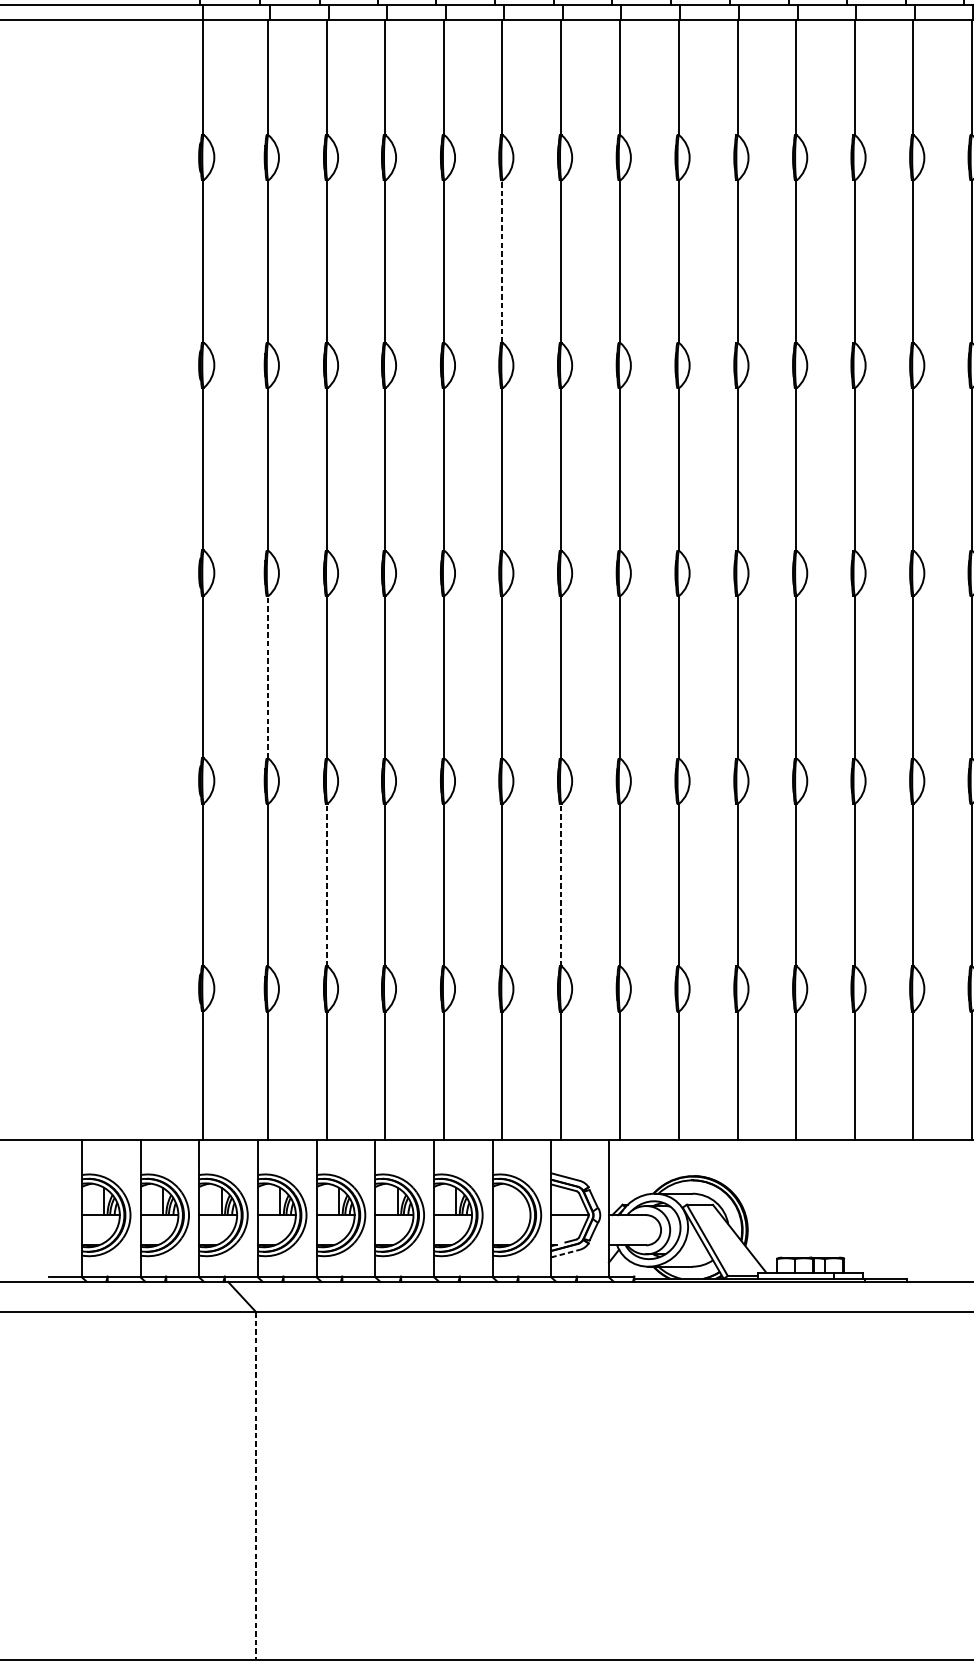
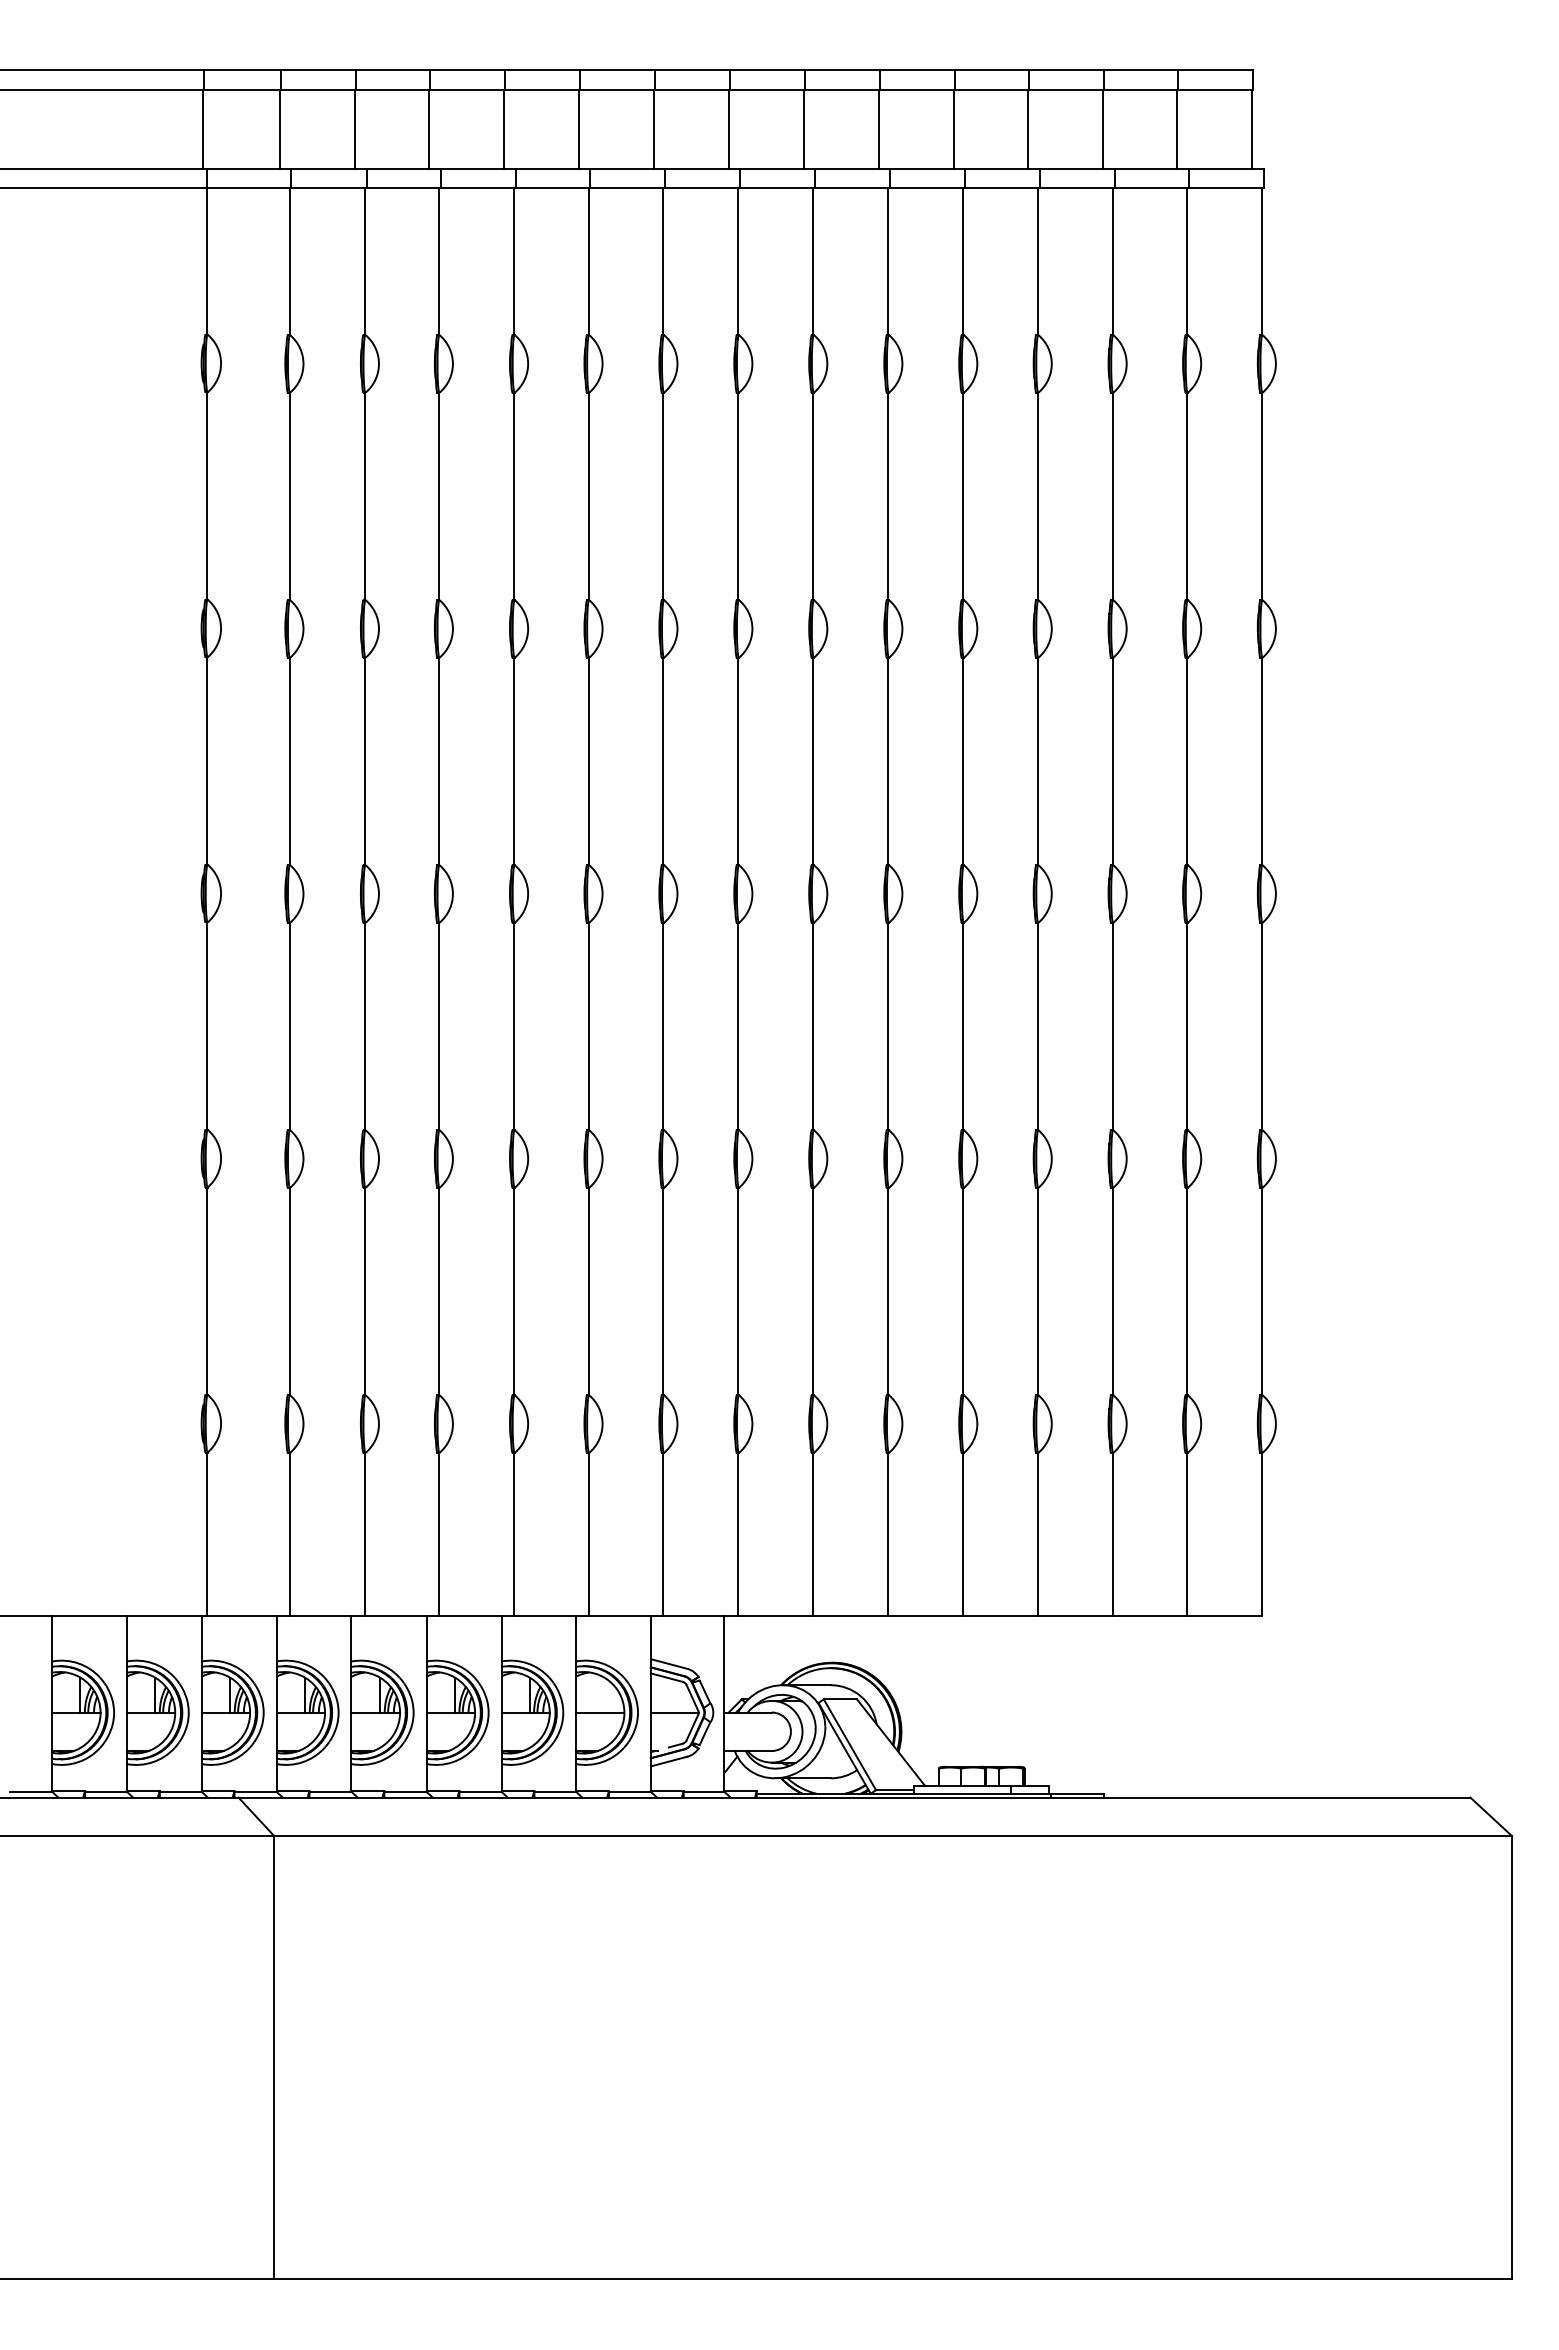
line: (502, 261) -> (588, 496), dashed -> solid
line: (267, 677) -> (289, 1026), dashed -> solid
line: (326, 885) -> (364, 1291), dashed -> solid
line: (561, 885) -> (663, 1291), dashed -> solid
line: (511, 1215) -> (600, 1712), added
line: (565, 1253) -> (669, 1761), dashed -> solid
line: (256, 1485) -> (274, 2057), dashed -> solid

